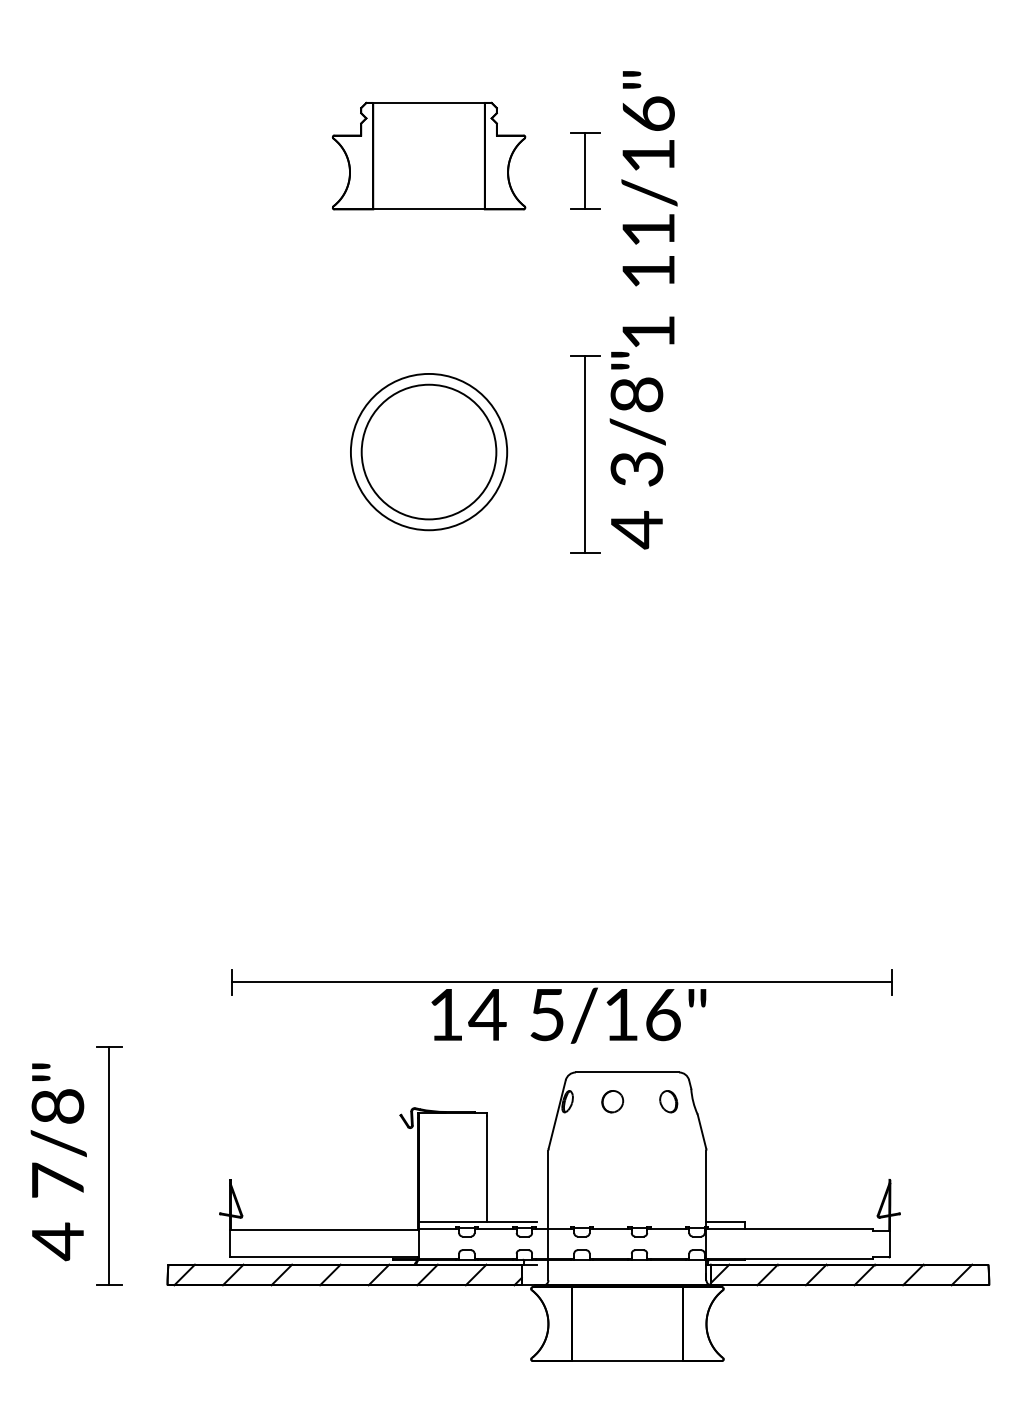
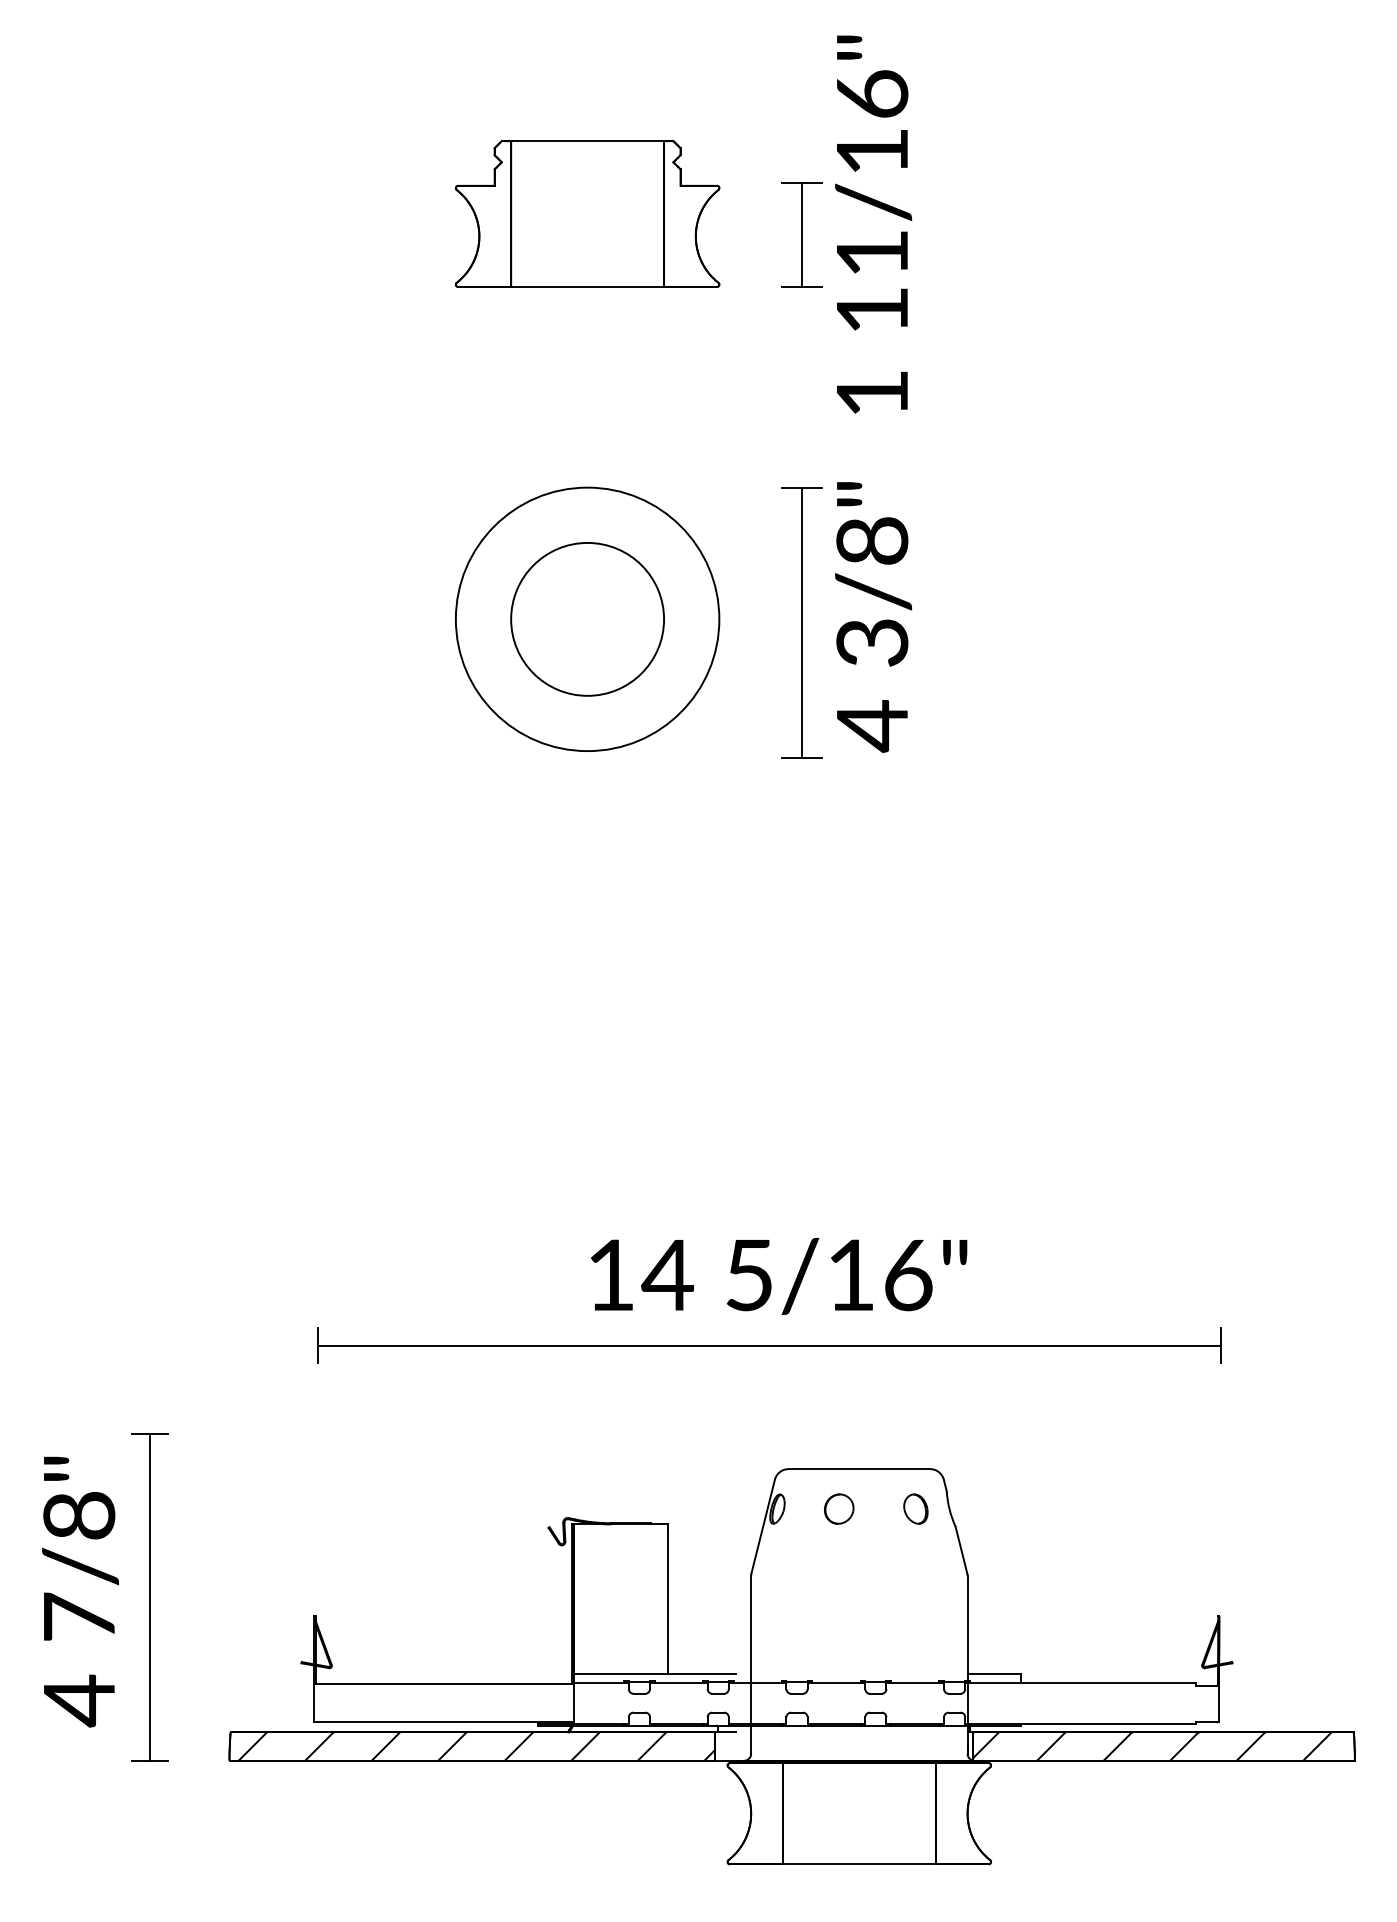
text: (649, 209) -> (873, 224), moved
circle: (428, 451) -> (587, 618), size x0.71
circle: (428, 452) -> (587, 619), size x1.43
text: (569, 1015) -> (779, 1276), moved

